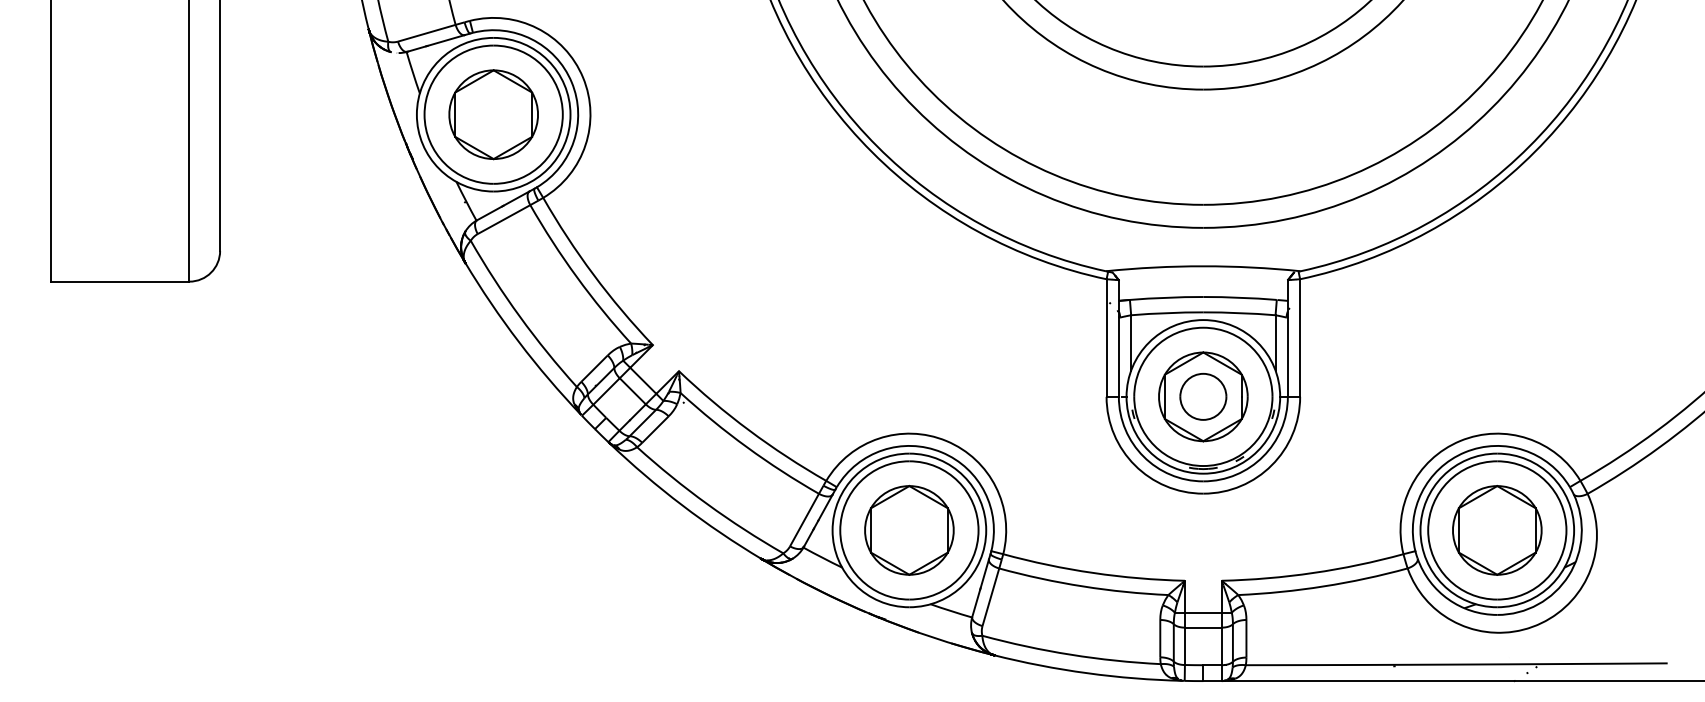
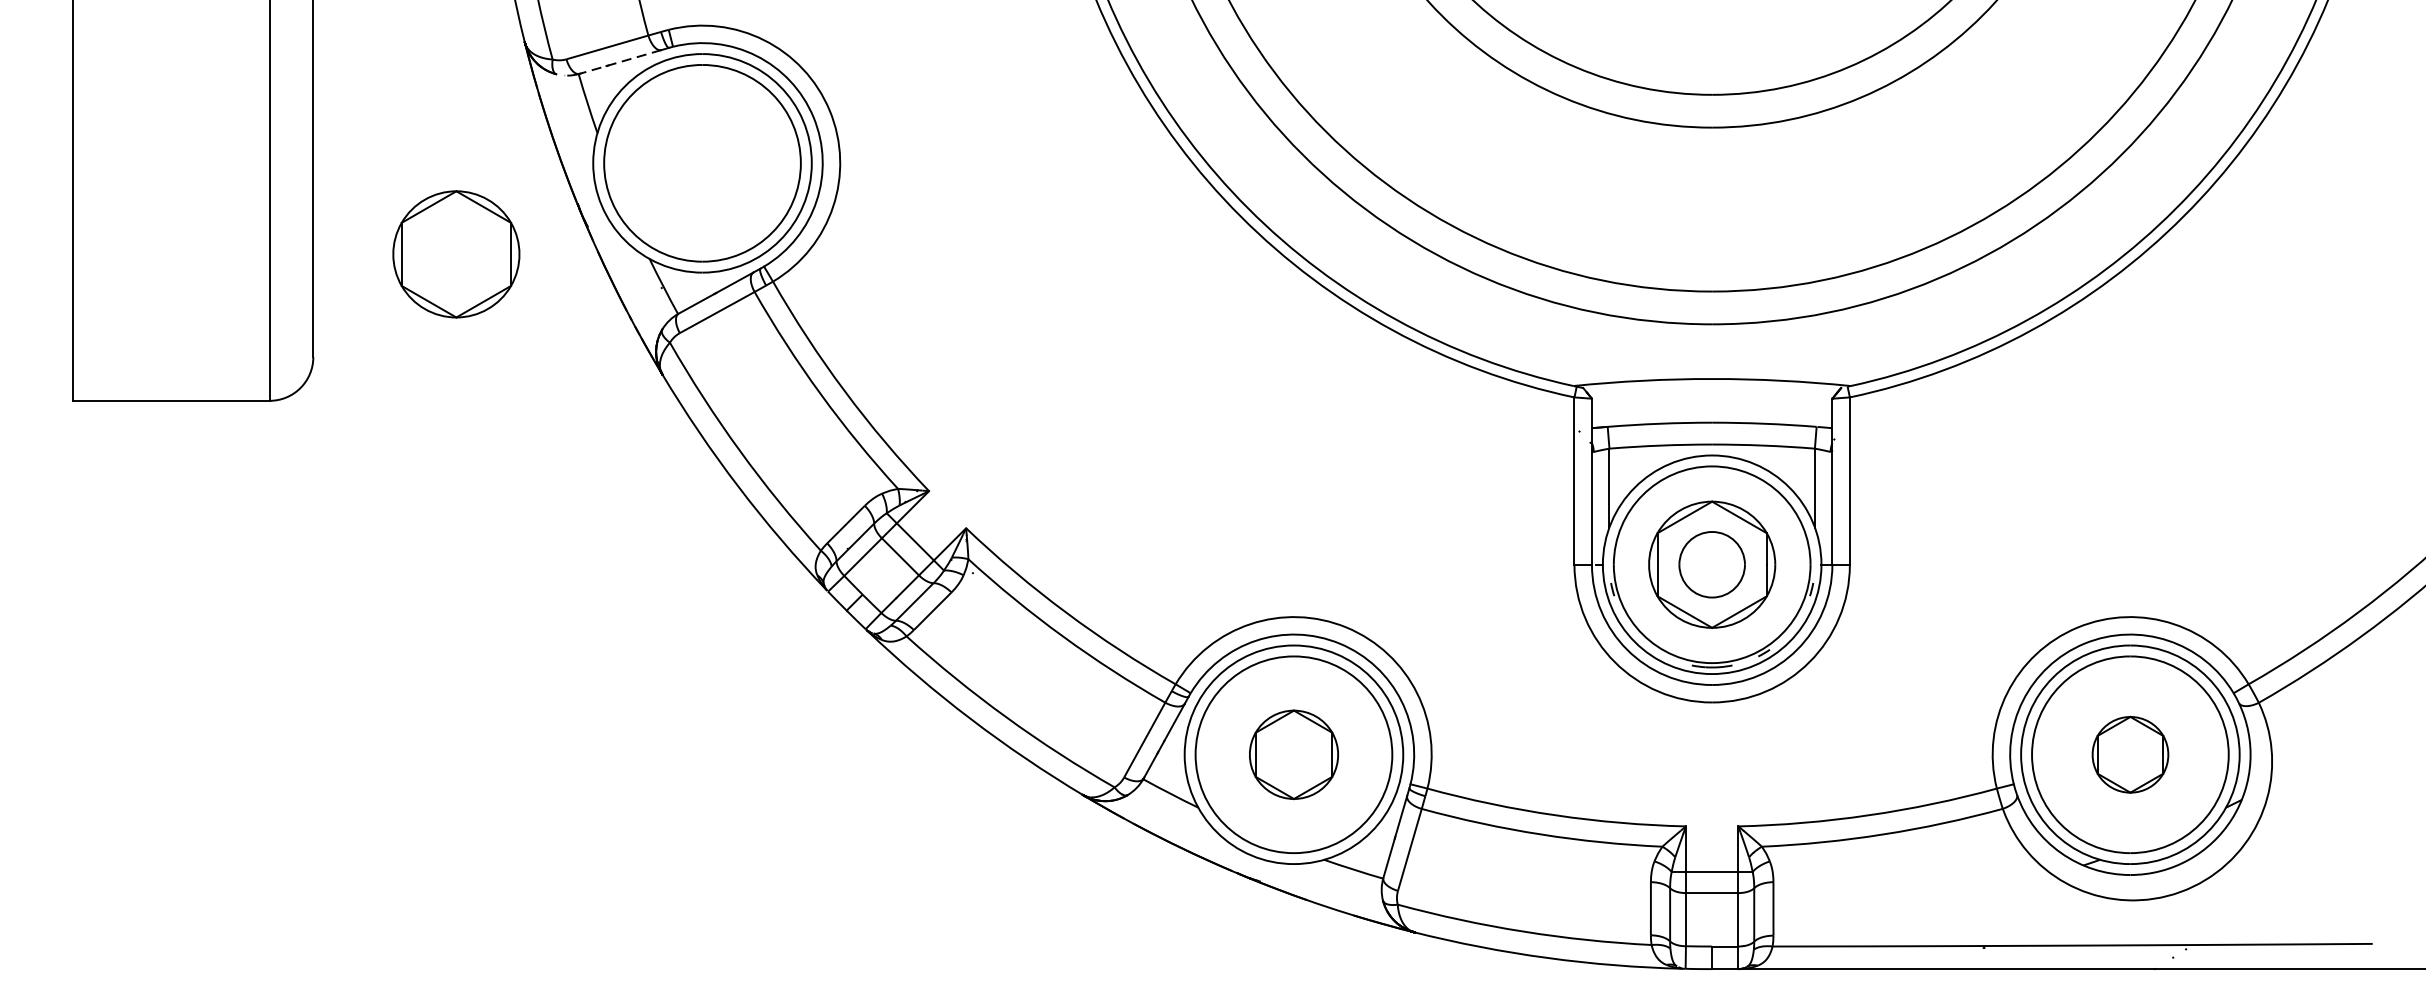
line: (436, 43) -> (621, 62), solid -> dashed
part: (493, 114) -> (456, 254), moved
part: (909, 530) -> (1294, 754), size x0.7
part: (1497, 530) -> (2130, 754), size x0.6

